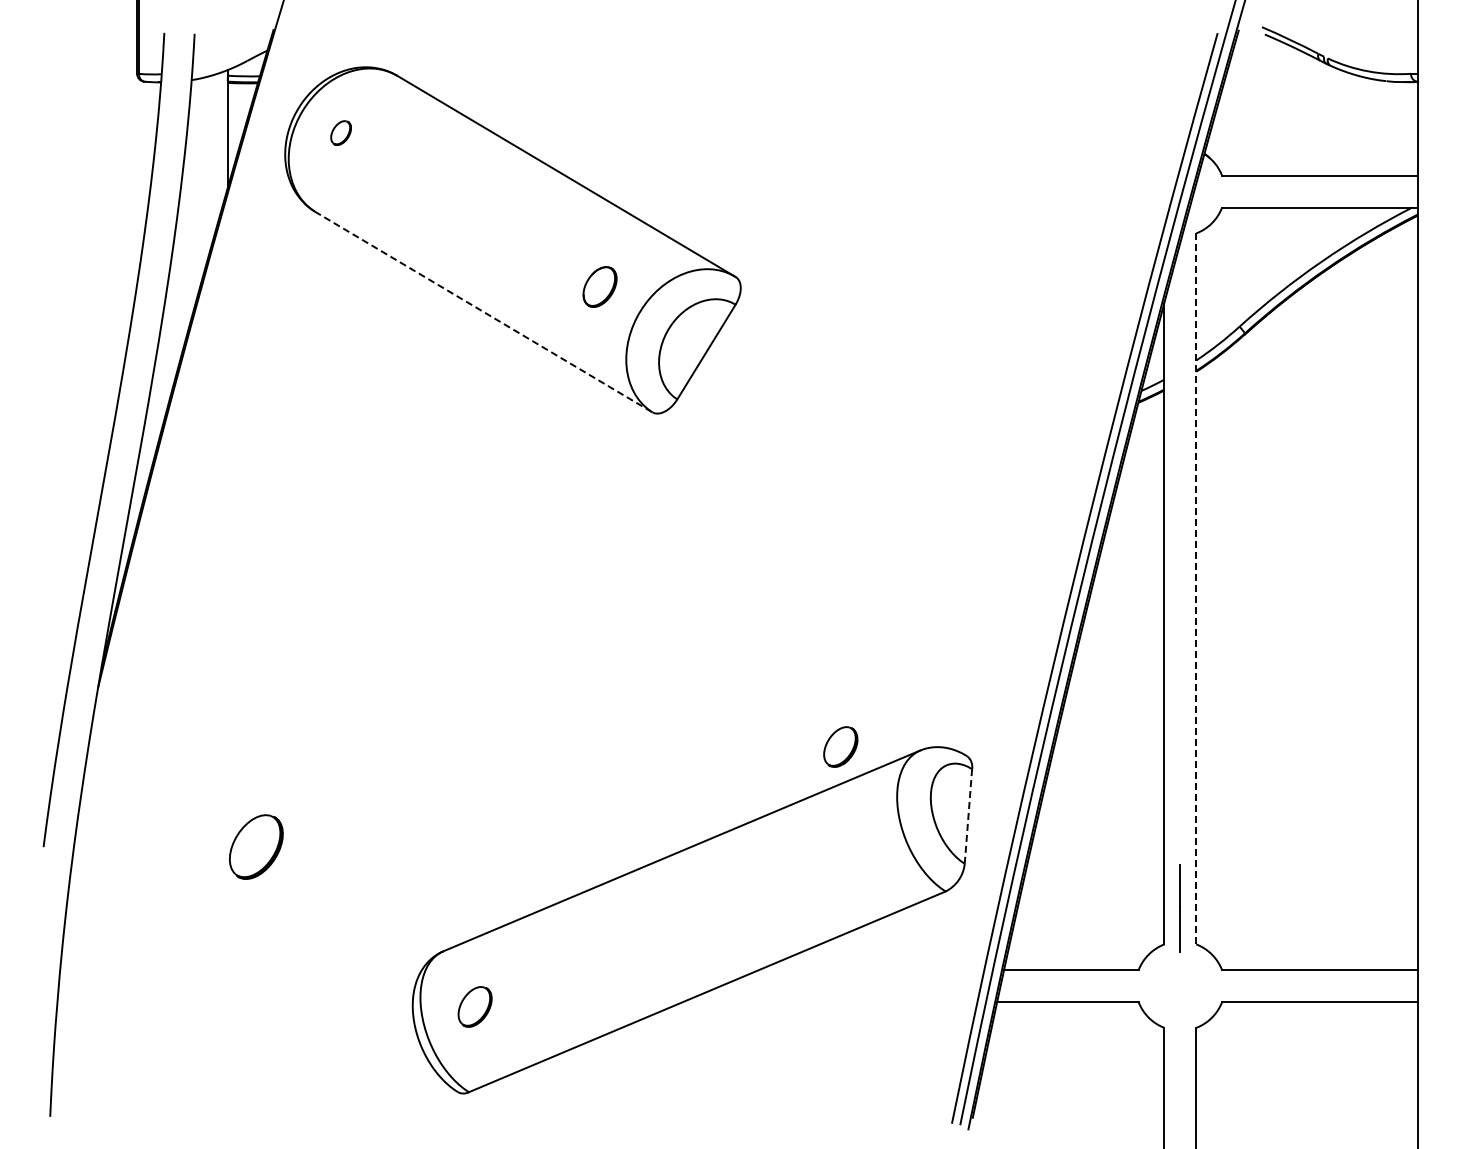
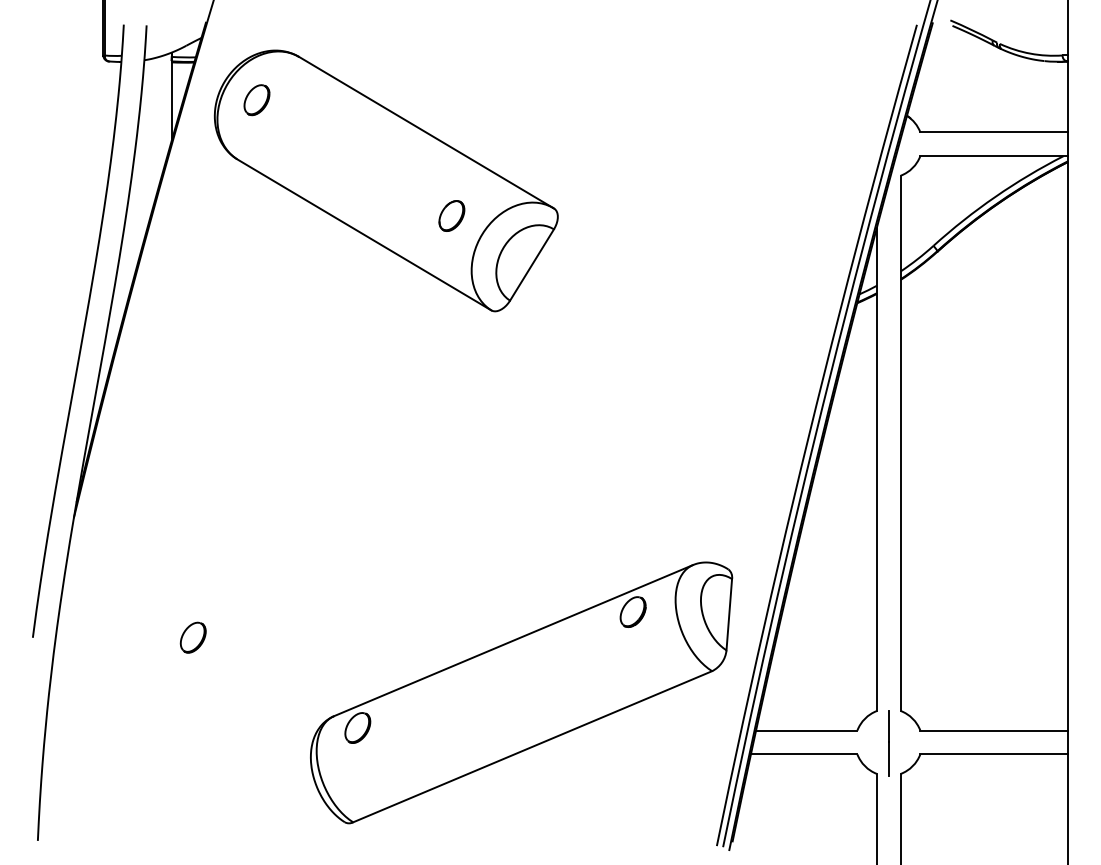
part: (340, 132) -> (256, 99), size x1.67
line: (484, 312) -> (364, 235), dashed -> solid
line: (1196, 588) -> (901, 443), dashed -> solid
part: (840, 746) -> (632, 611), moved
line: (968, 816) -> (729, 614), dashed -> solid
part: (256, 846) -> (193, 637), size x0.62
line: (1179, 908) -> (888, 743), moved
part: (474, 1006) -> (357, 727), moved

